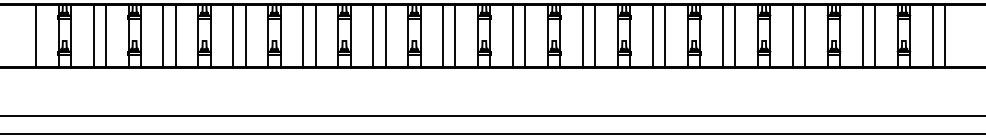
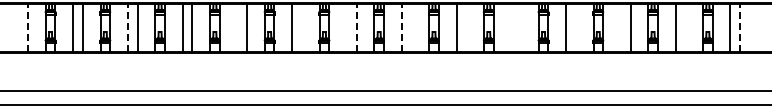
line: (35, 35) -> (27, 27), solid -> dashed
line: (162, 35) -> (127, 27), solid -> dashed
line: (455, 35) -> (356, 27), solid -> dashed
line: (512, 35) -> (401, 27), solid -> dashed
line: (945, 35) -> (740, 27), solid -> dashed
line: (303, 36) -> (237, 28), removed
line: (385, 36) -> (301, 28), removed
line: (443, 36) -> (347, 28), removed
line: (525, 36) -> (411, 28), removed
line: (595, 36) -> (466, 28), removed
line: (653, 36) -> (511, 28), removed
line: (664, 36) -> (520, 28), removed
line: (734, 36) -> (575, 28), removed
line: (792, 36) -> (620, 28), removed
line: (875, 36) -> (685, 28), removed

